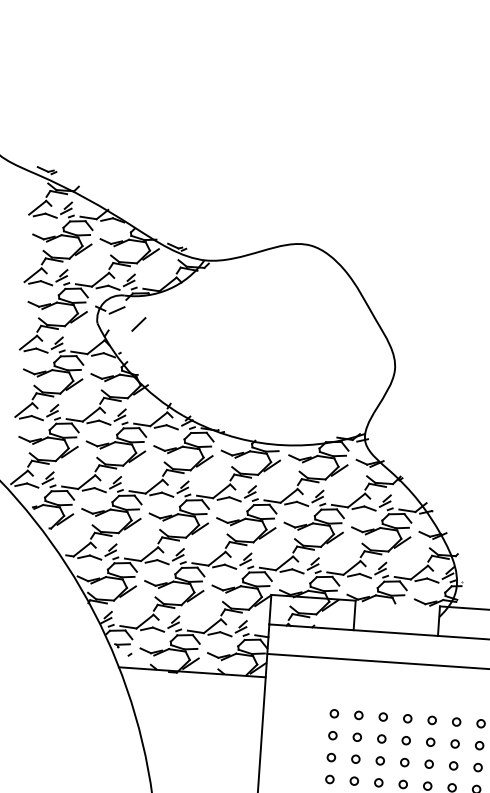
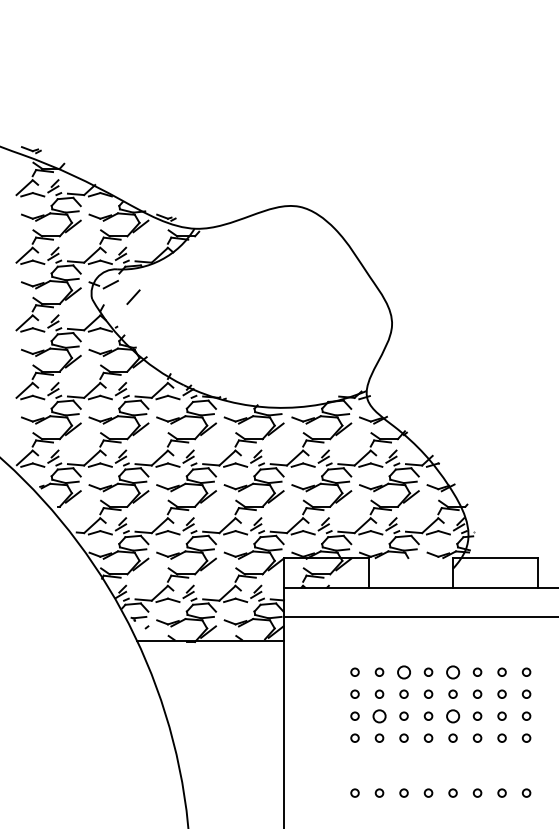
circle: (382, 716) -> (403, 671), size x1.6
circle: (431, 719) -> (452, 671), size x1.6
circle: (355, 758) -> (379, 715), size x1.6
circle: (428, 763) -> (452, 715), size x1.6

